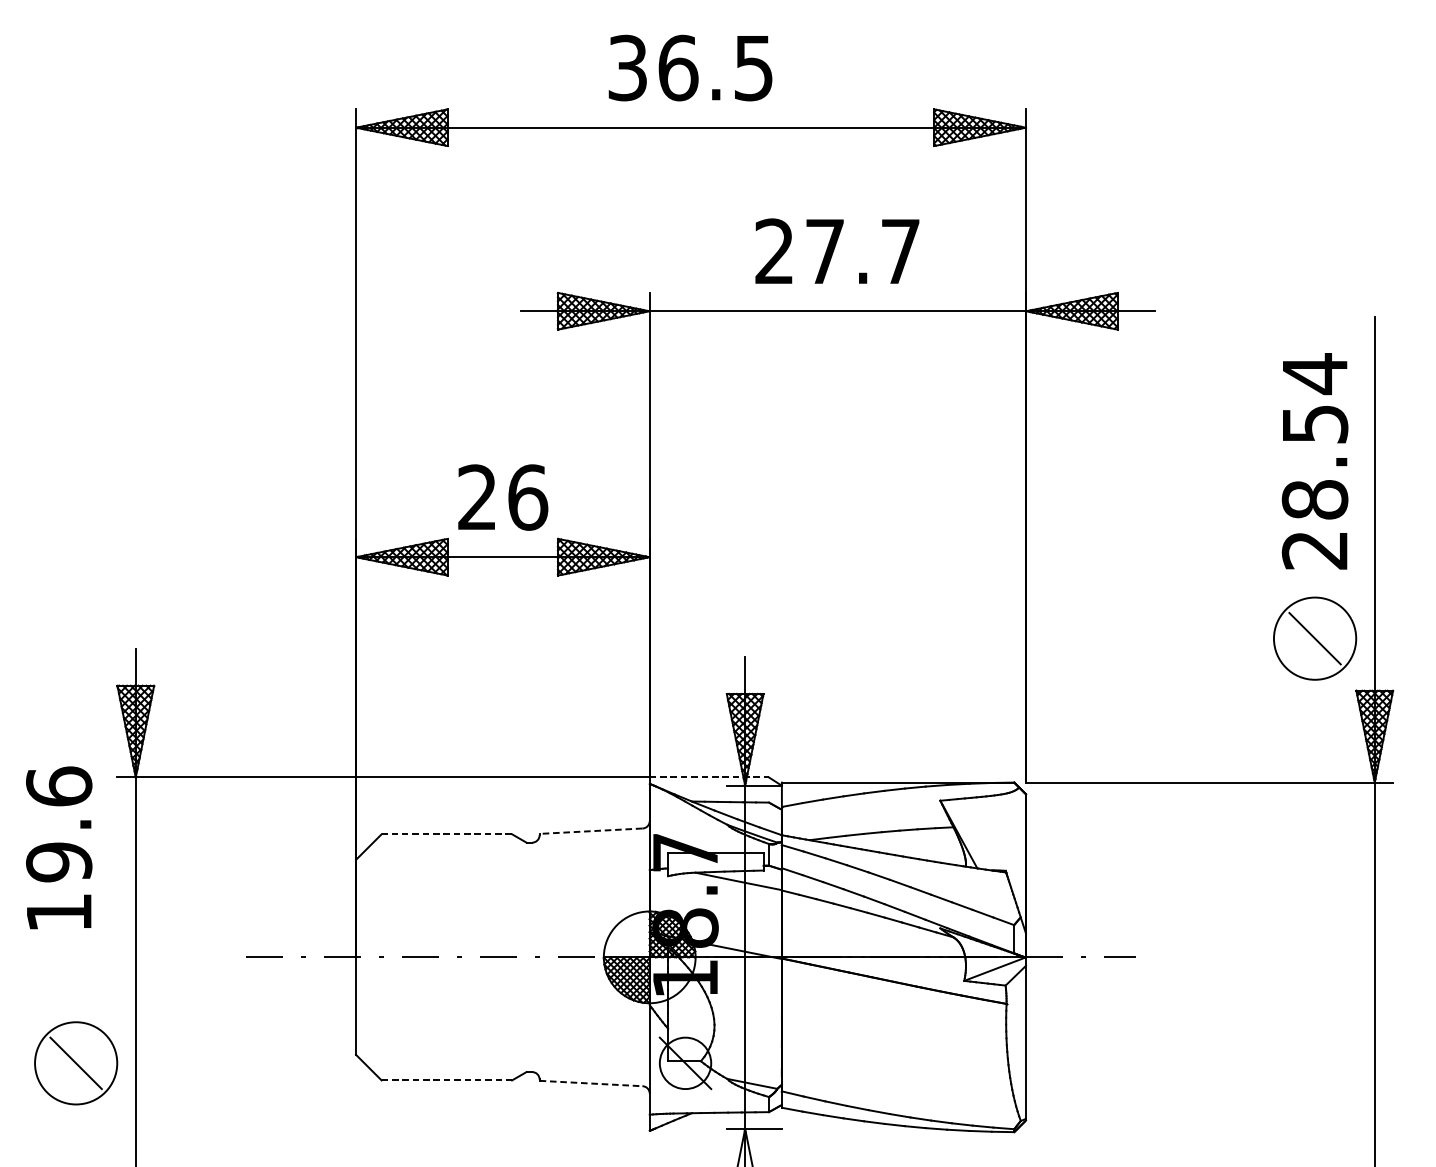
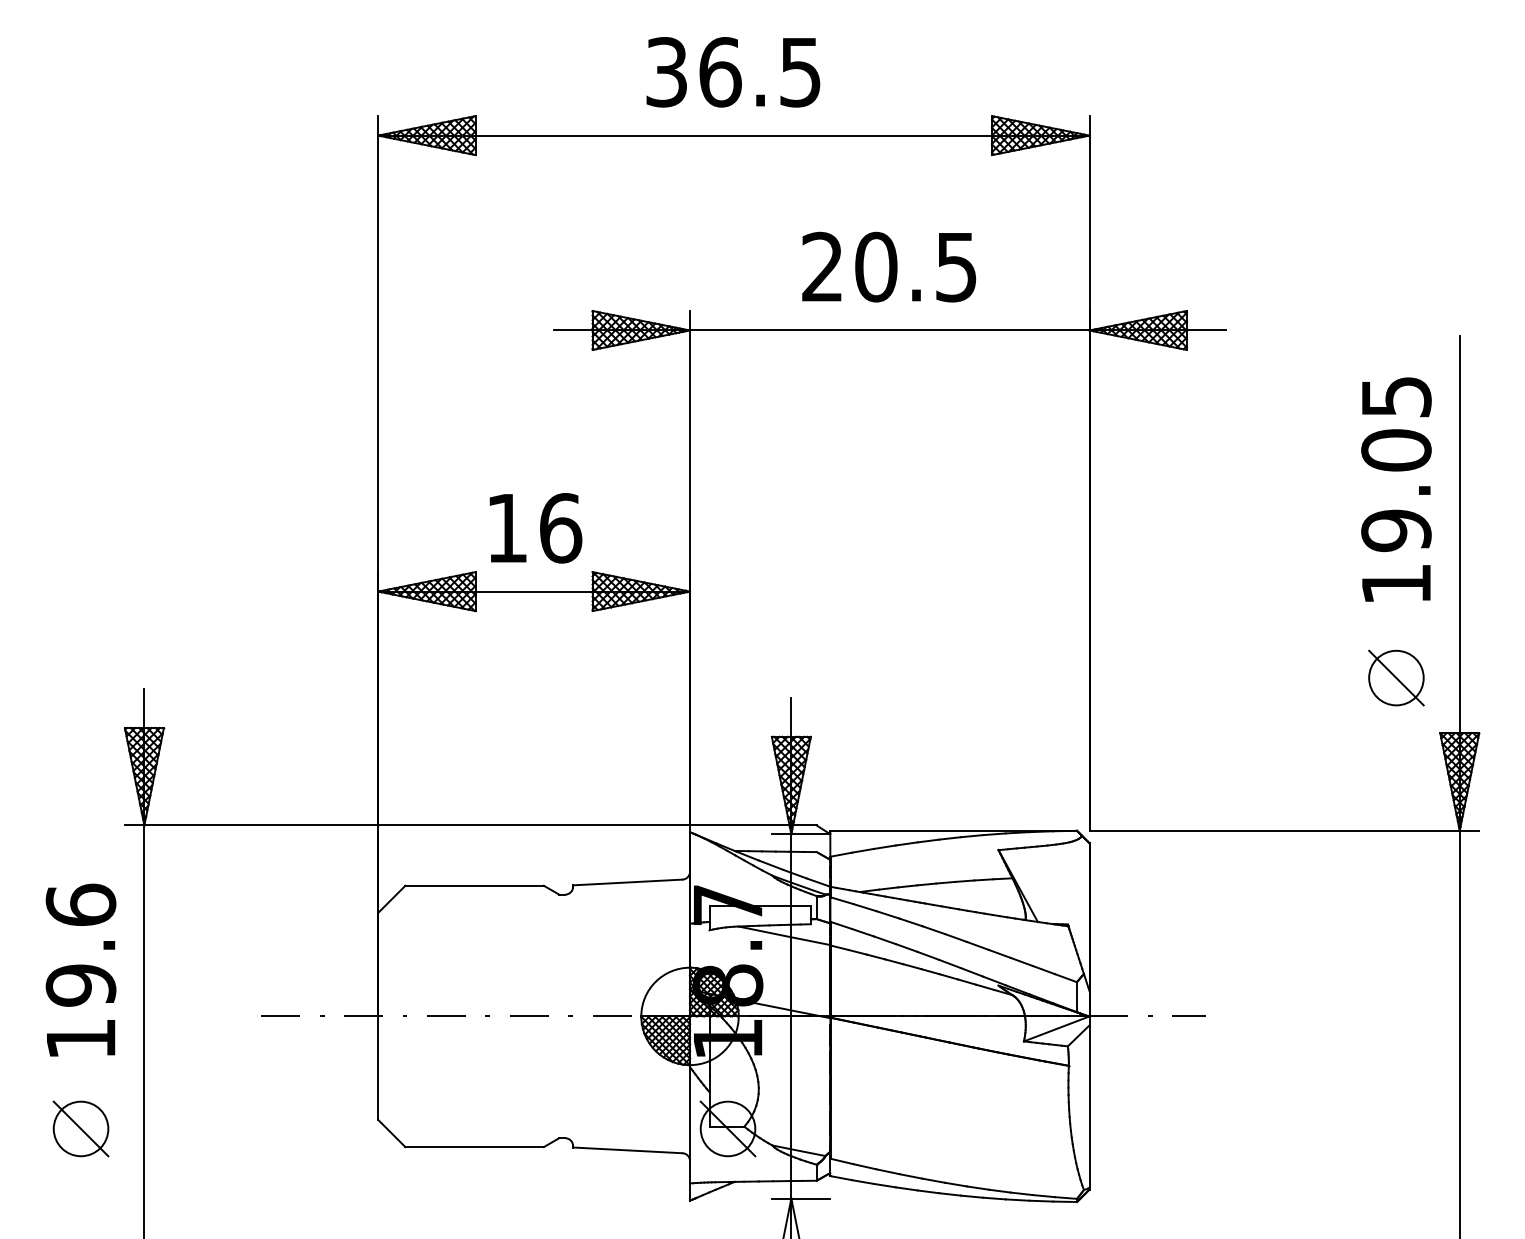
text: (862, 251) -> (915, 266), 27.7 -> 20.5
text: (1315, 461) -> (1396, 489), 28.54 -> 19.05
text: (476, 496) -> (506, 527), 26 -> 16
circle: (1315, 638) -> (1396, 677), size x0.62
line: (709, 777) -> (753, 825), dashed -> solid
line: (590, 831) -> (627, 882), dashed -> solid
line: (446, 834) -> (474, 885), dashed -> solid
text: (58, 847) -> (80, 969), moved
circle: (75, 1062) -> (80, 1128), size x0.62
line: (447, 1080) -> (475, 1147), dashed -> solid
line: (590, 1083) -> (627, 1150), dashed -> solid

